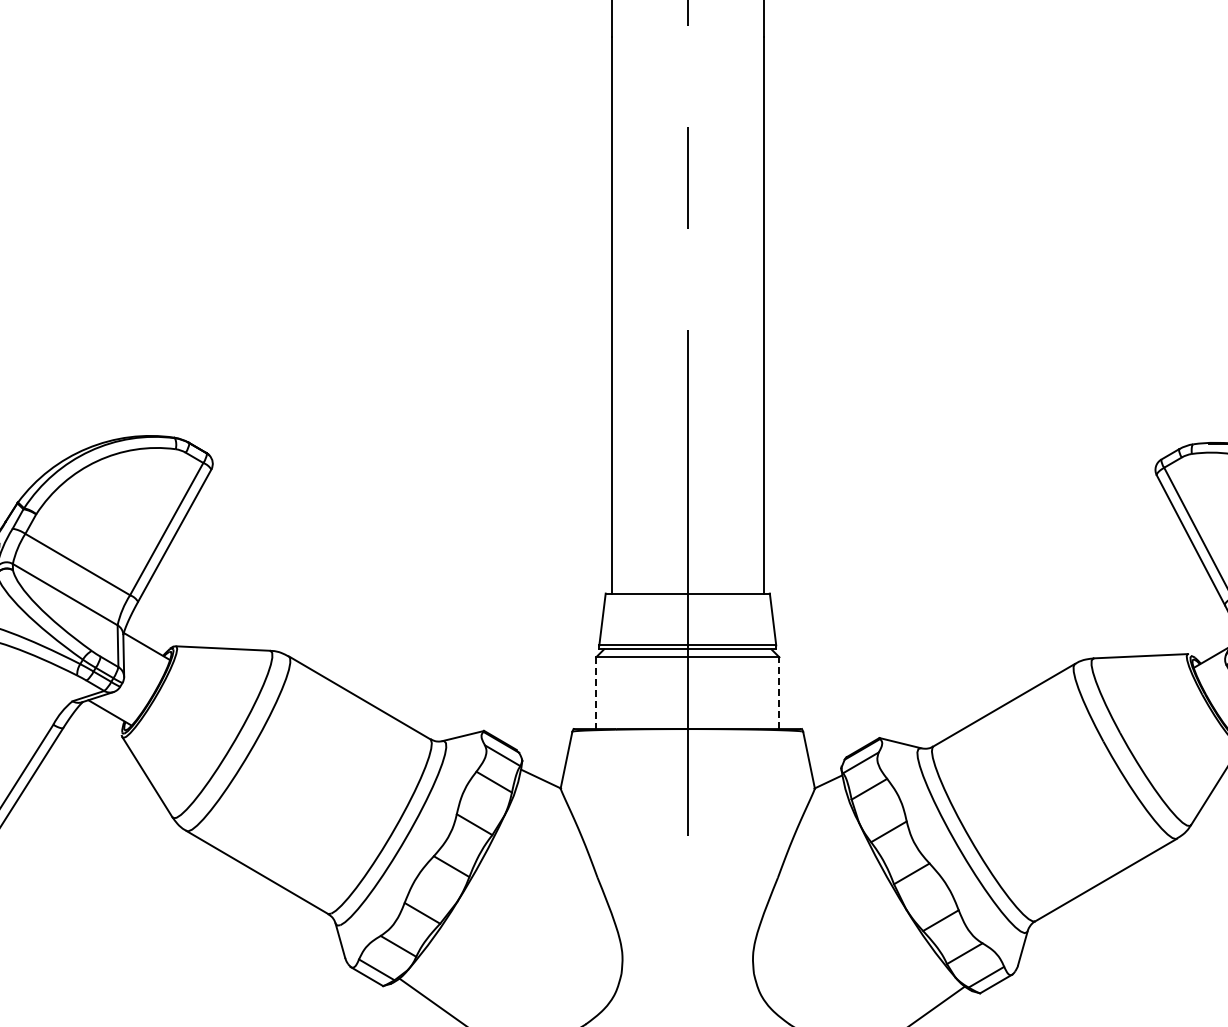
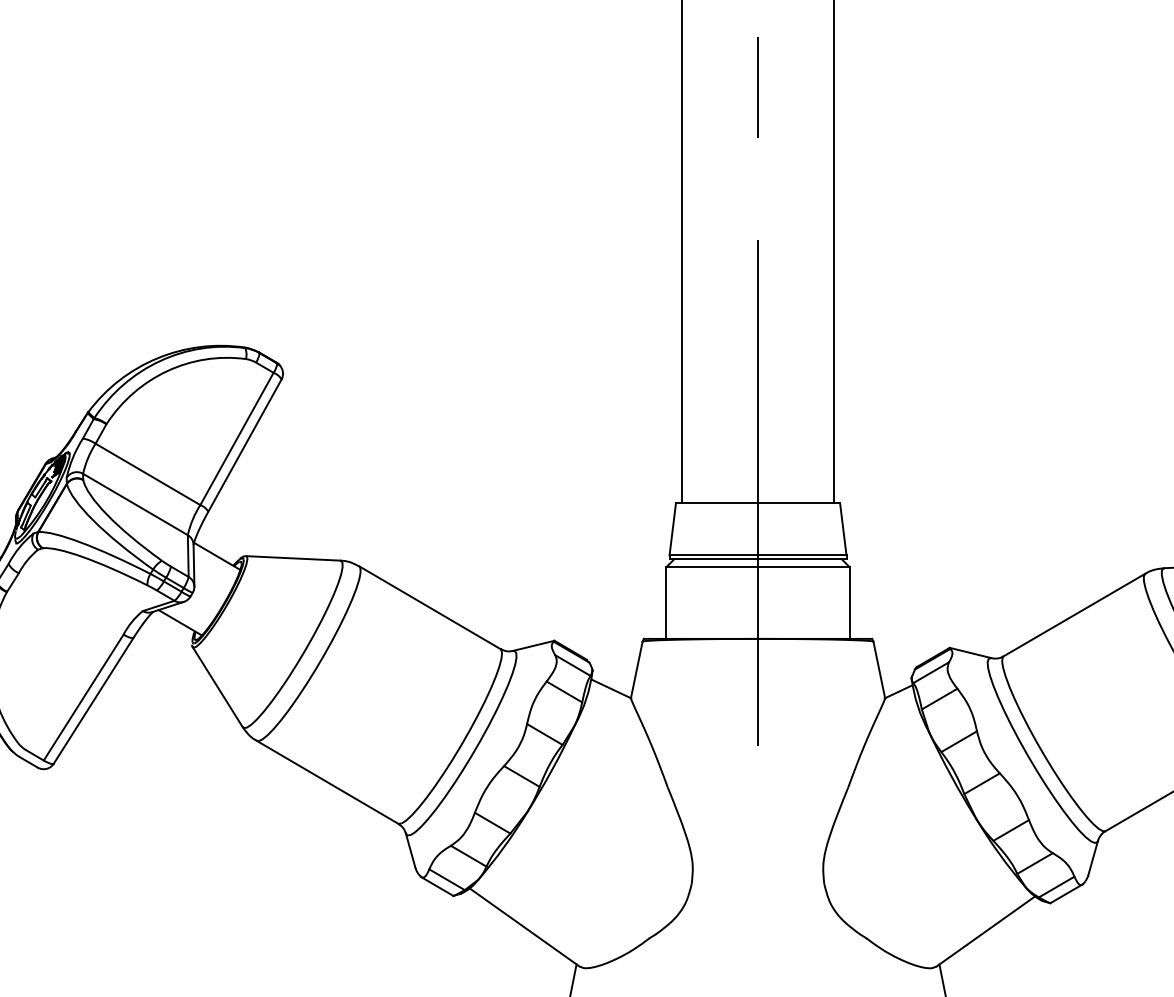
line: (596, 693) -> (666, 603), dashed -> solid
line: (779, 693) -> (849, 603), dashed -> solid

